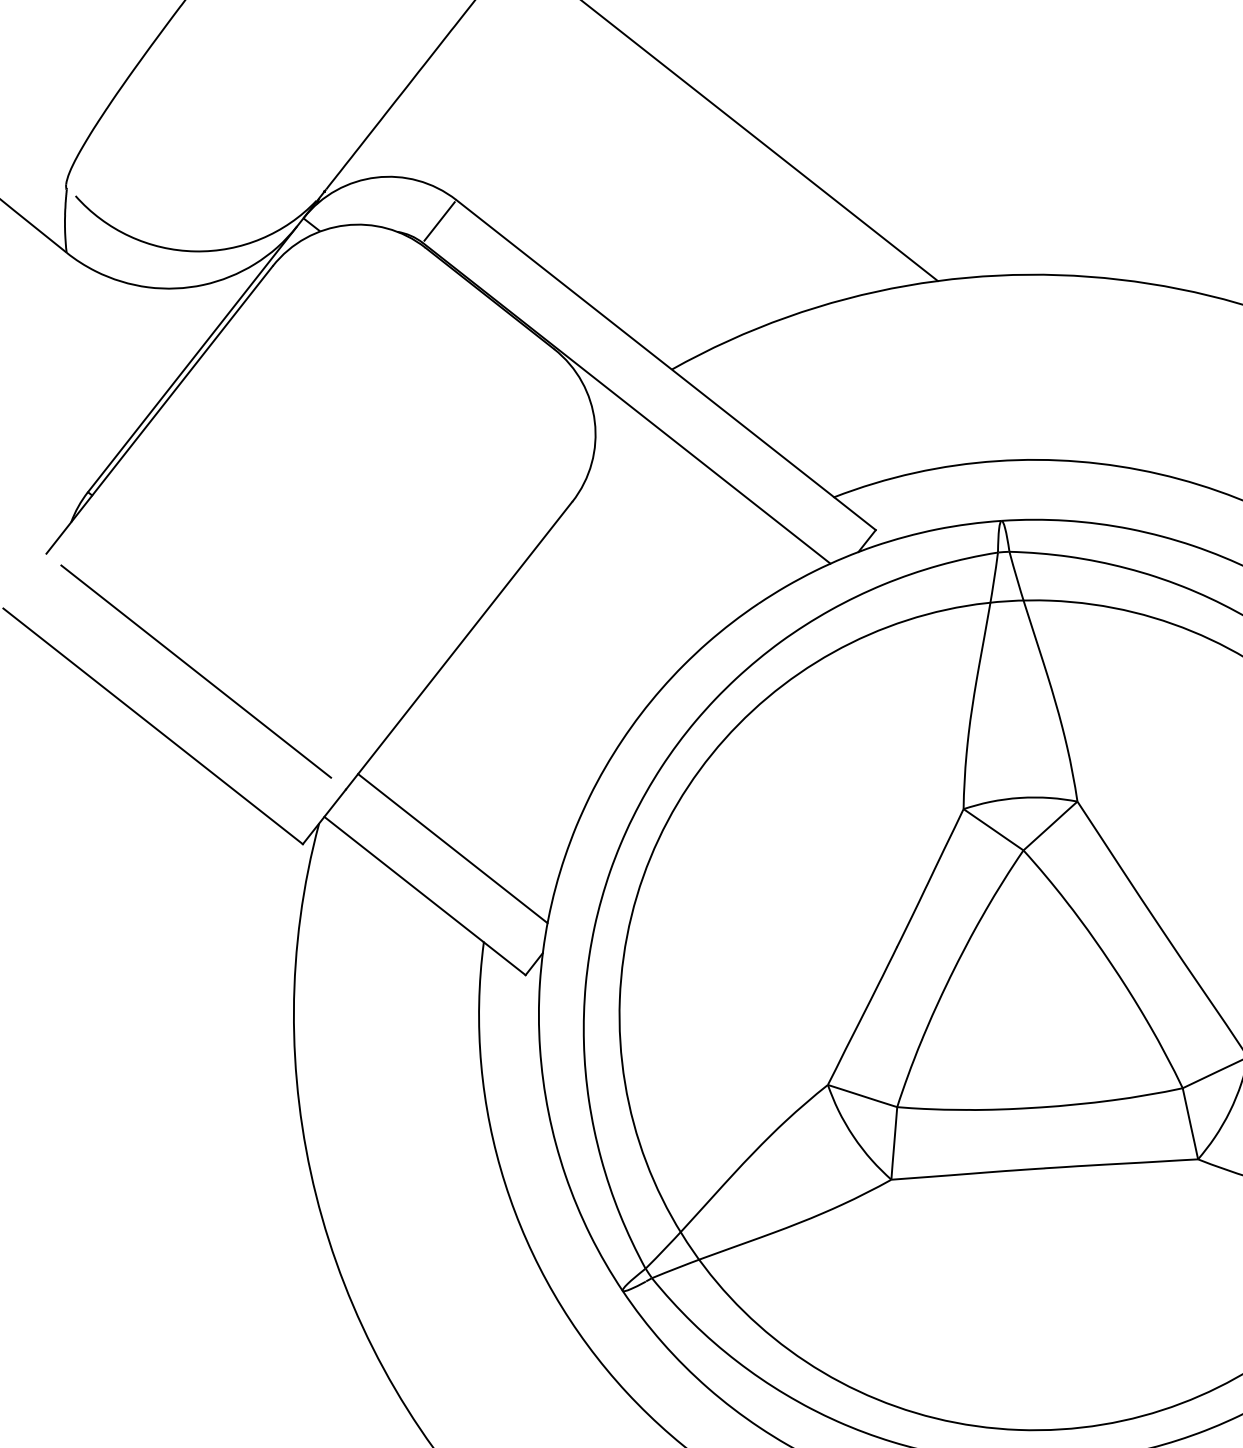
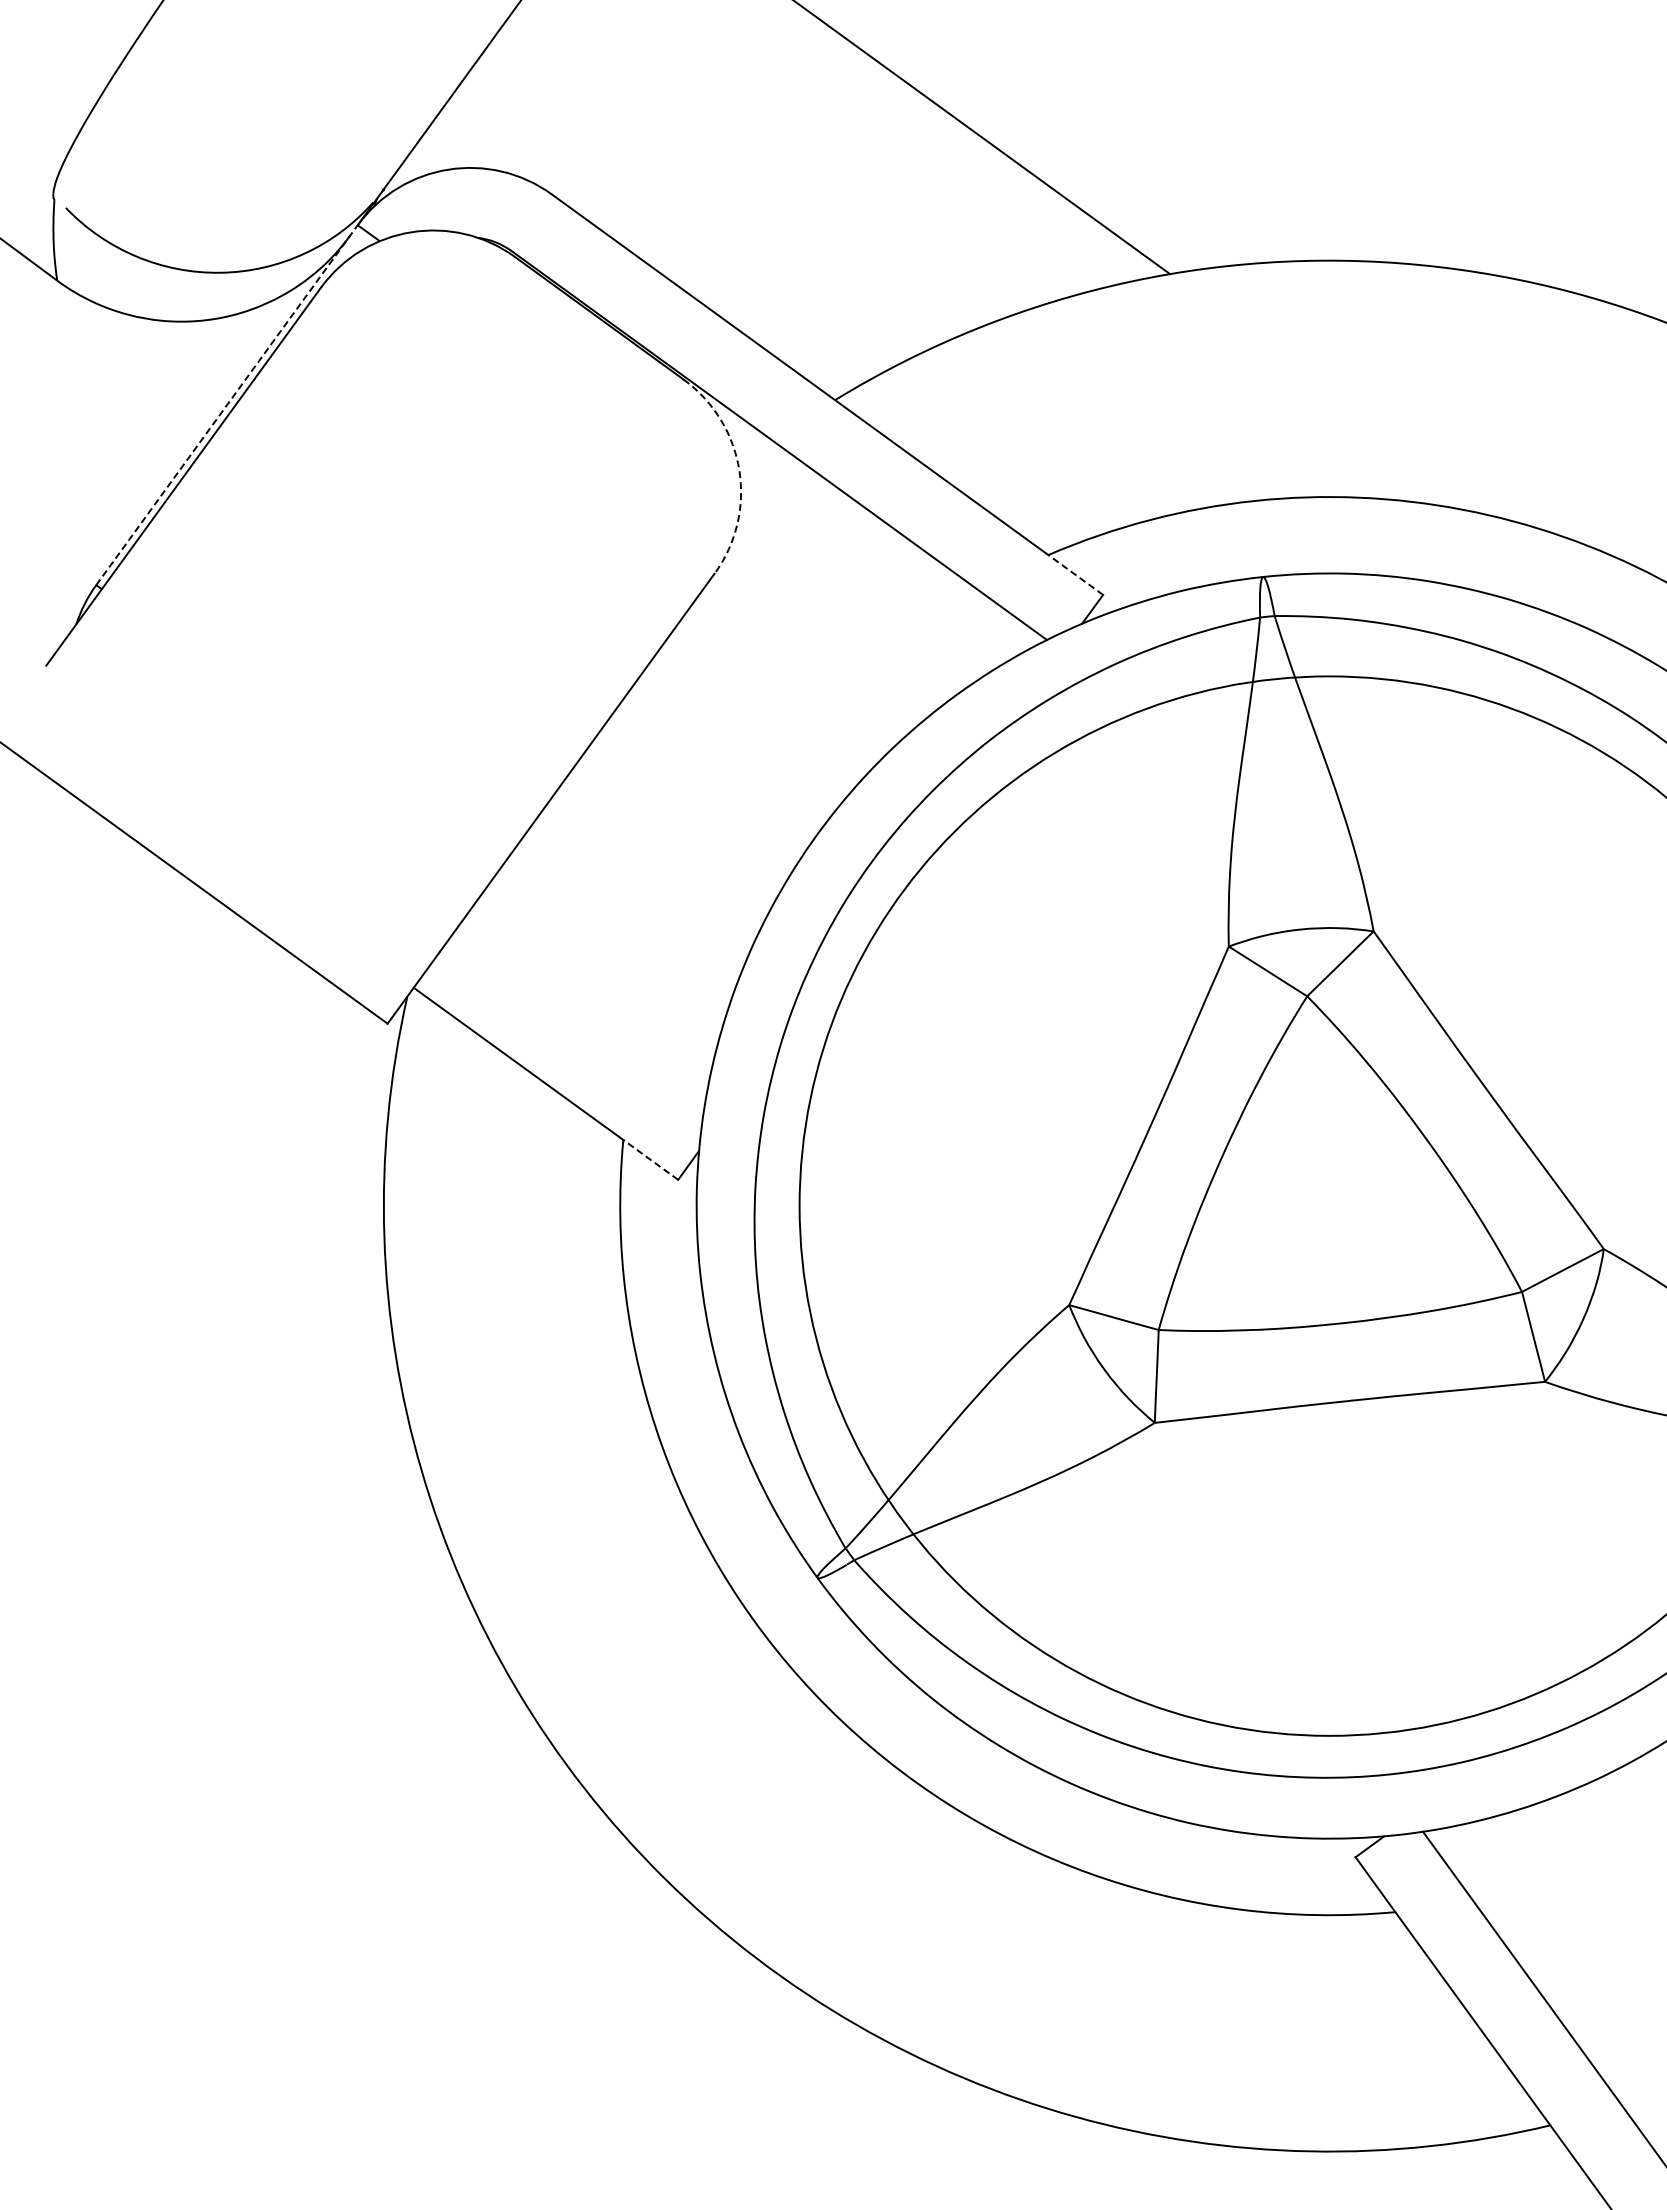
line: (439, 221) -> (531, 222), removed
line: (196, 354) -> (227, 404), solid -> dashed
arc: (594, 421) -> (739, 470), solid -> dashed
line: (854, 513) -> (1075, 574), solid -> dashed
line: (195, 671) -> (242, 808), removed
line: (452, 848) -> (578, 1021), removed
line: (504, 958) -> (650, 1159), solid -> dashed

